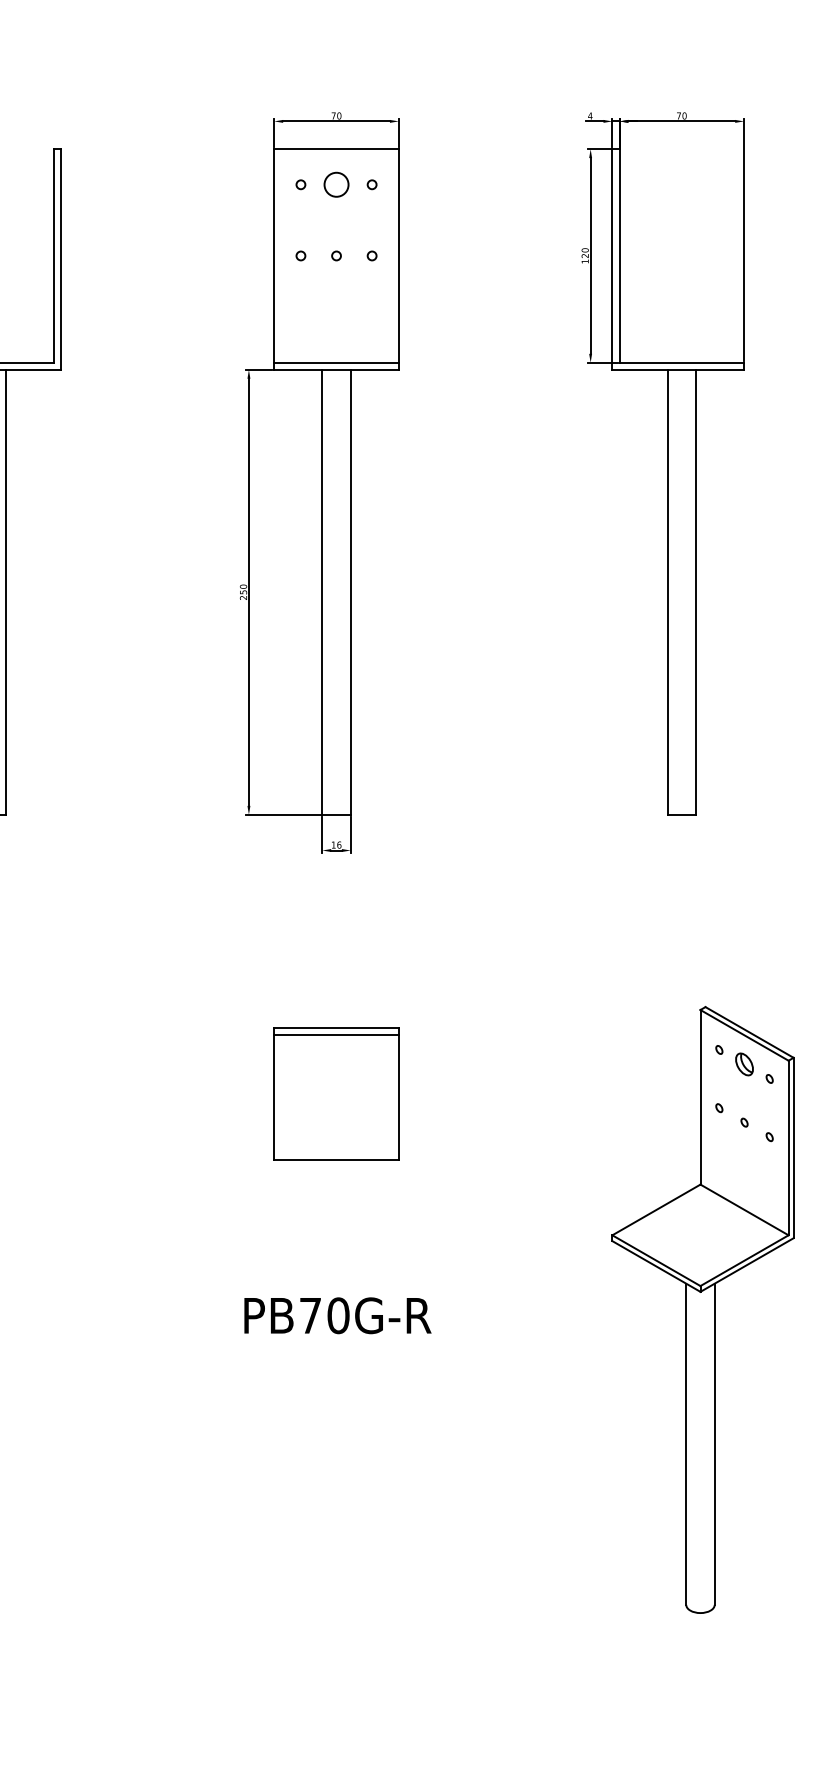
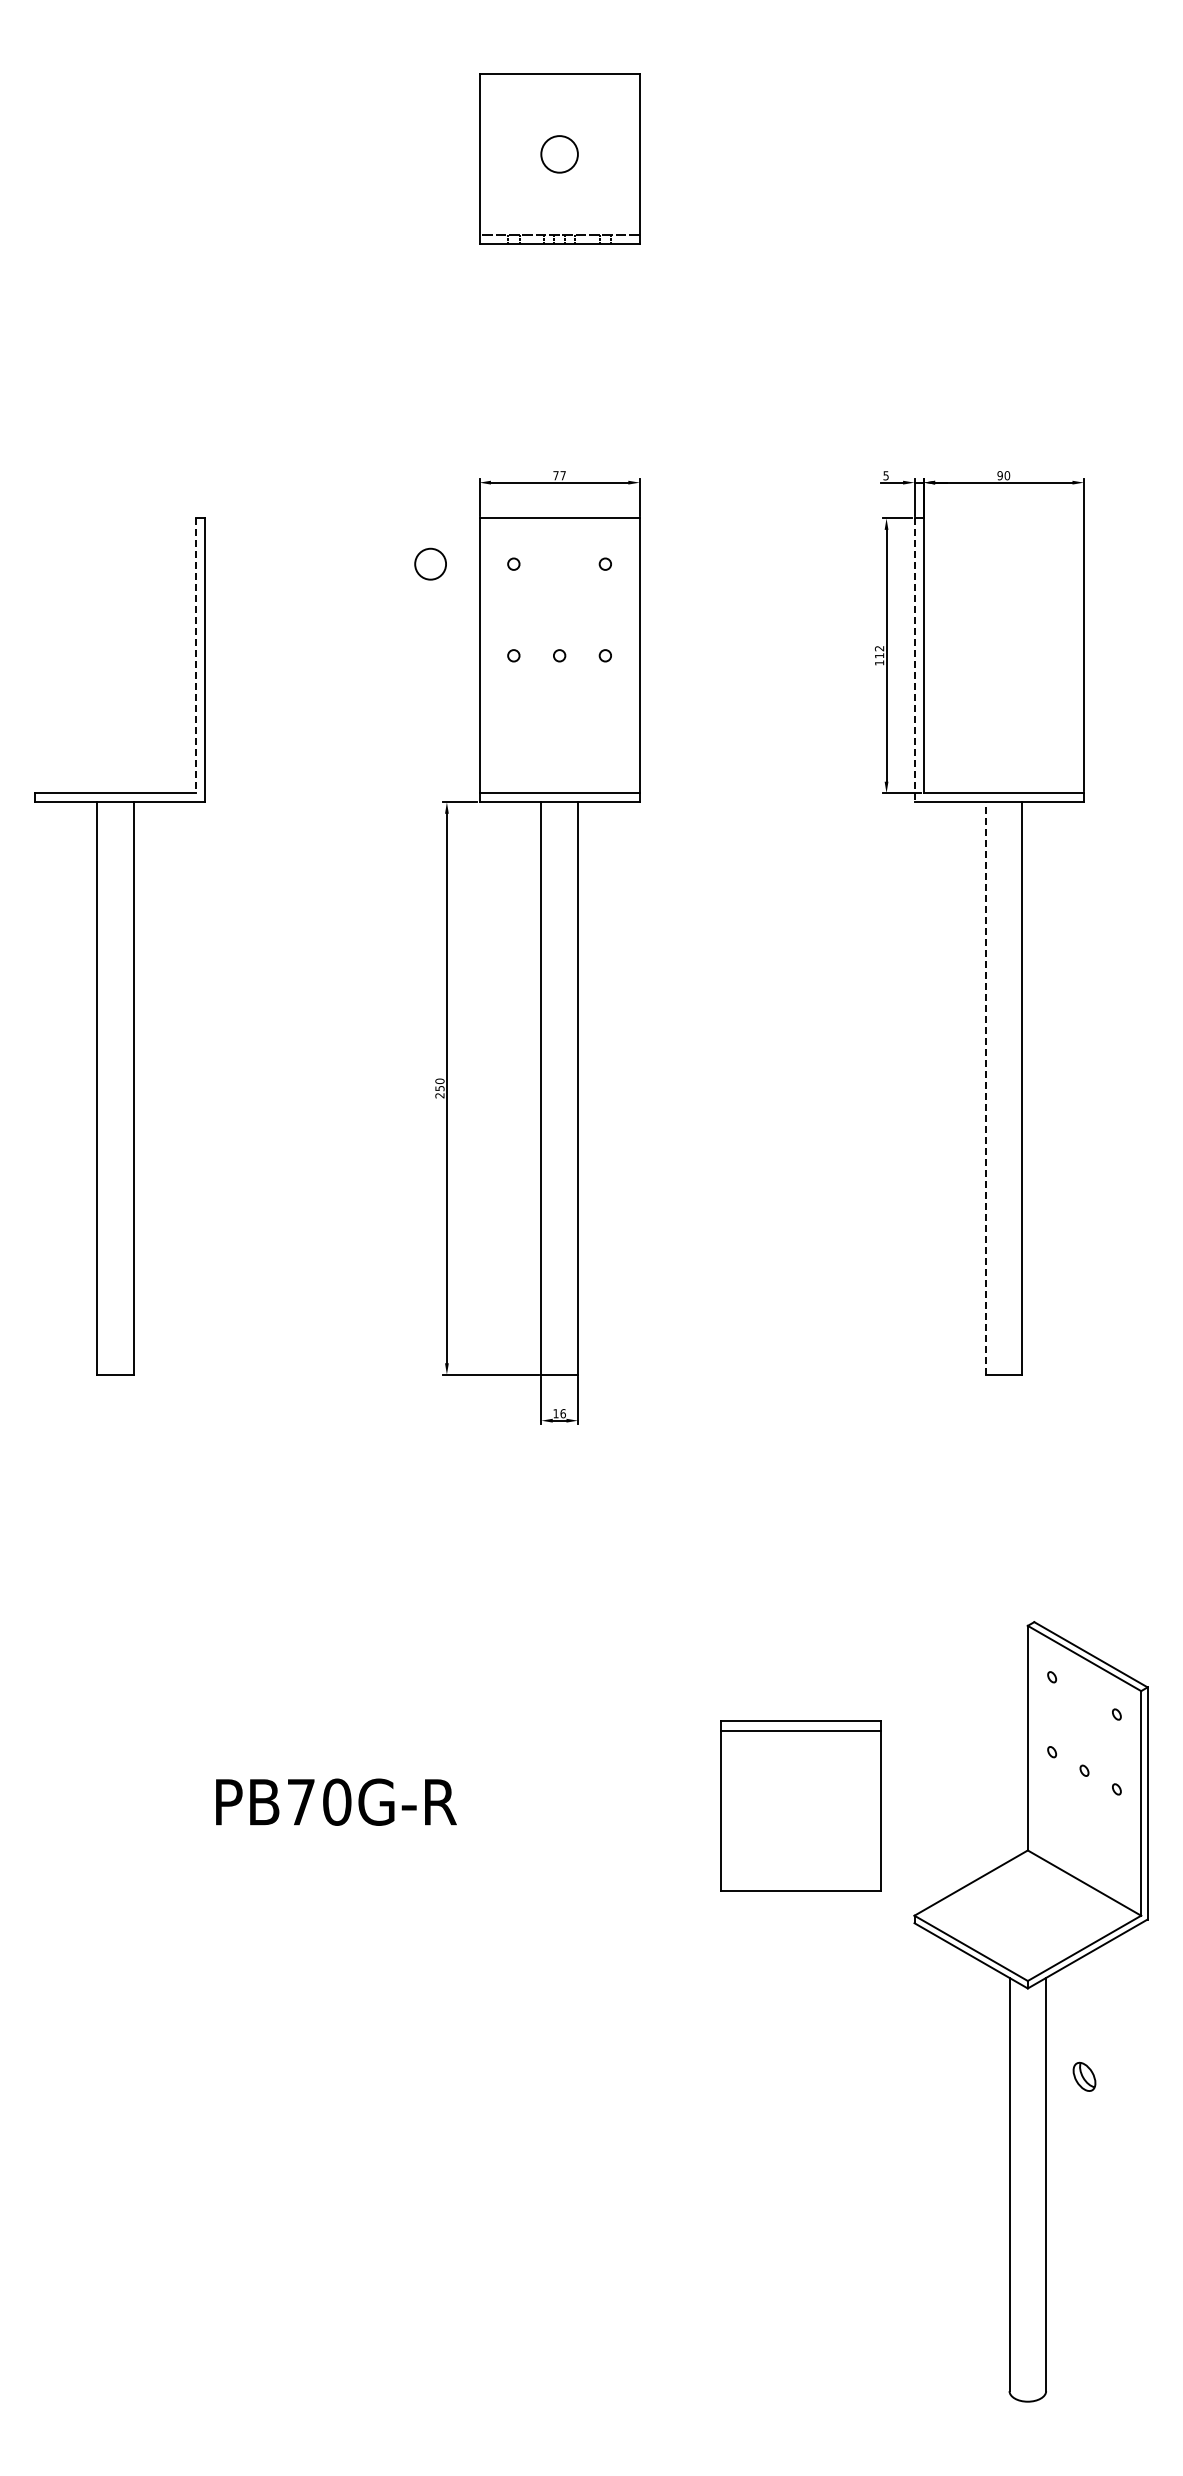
text: (338, 115) -> (562, 475), 70 -> 77
text: (590, 115) -> (886, 475), 4 -> 5
text: (678, 115) -> (999, 475), 70 -> 90
circle: (336, 184) -> (430, 563), moved
text: (585, 252) -> (879, 651), 120 -> 112
line: (53, 256) -> (195, 656), solid -> dashed
line: (612, 259) -> (914, 660), solid -> dashed
line: (667, 592) -> (985, 1088), solid -> dashed
part: (744, 1064) -> (1084, 2076), moved
part: (336, 1093) -> (800, 1805), moved
text: (337, 1315) -> (336, 1801), moved

